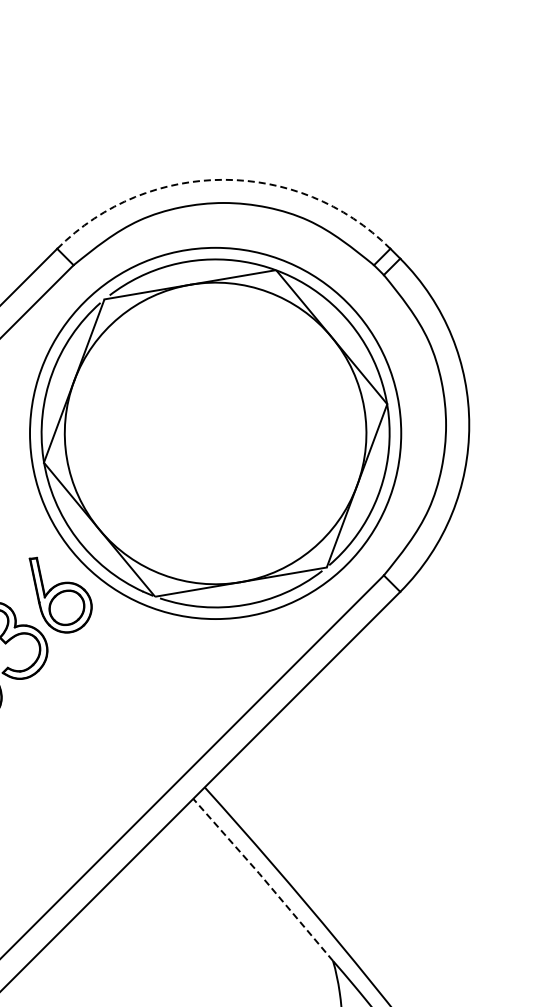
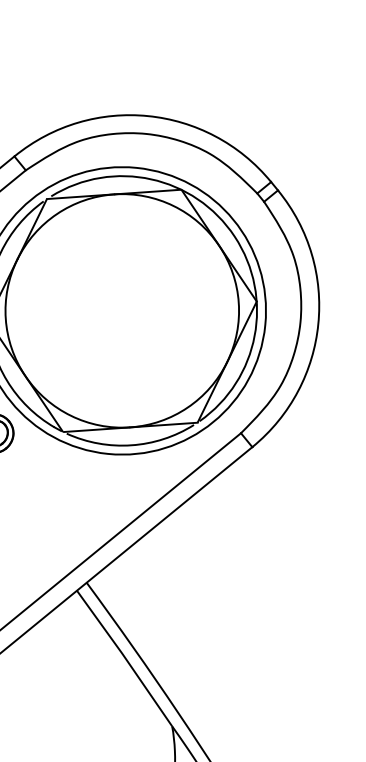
arc: (223, 179) -> (147, 115), dashed -> solid
line: (263, 878) -> (124, 657), dashed -> solid

